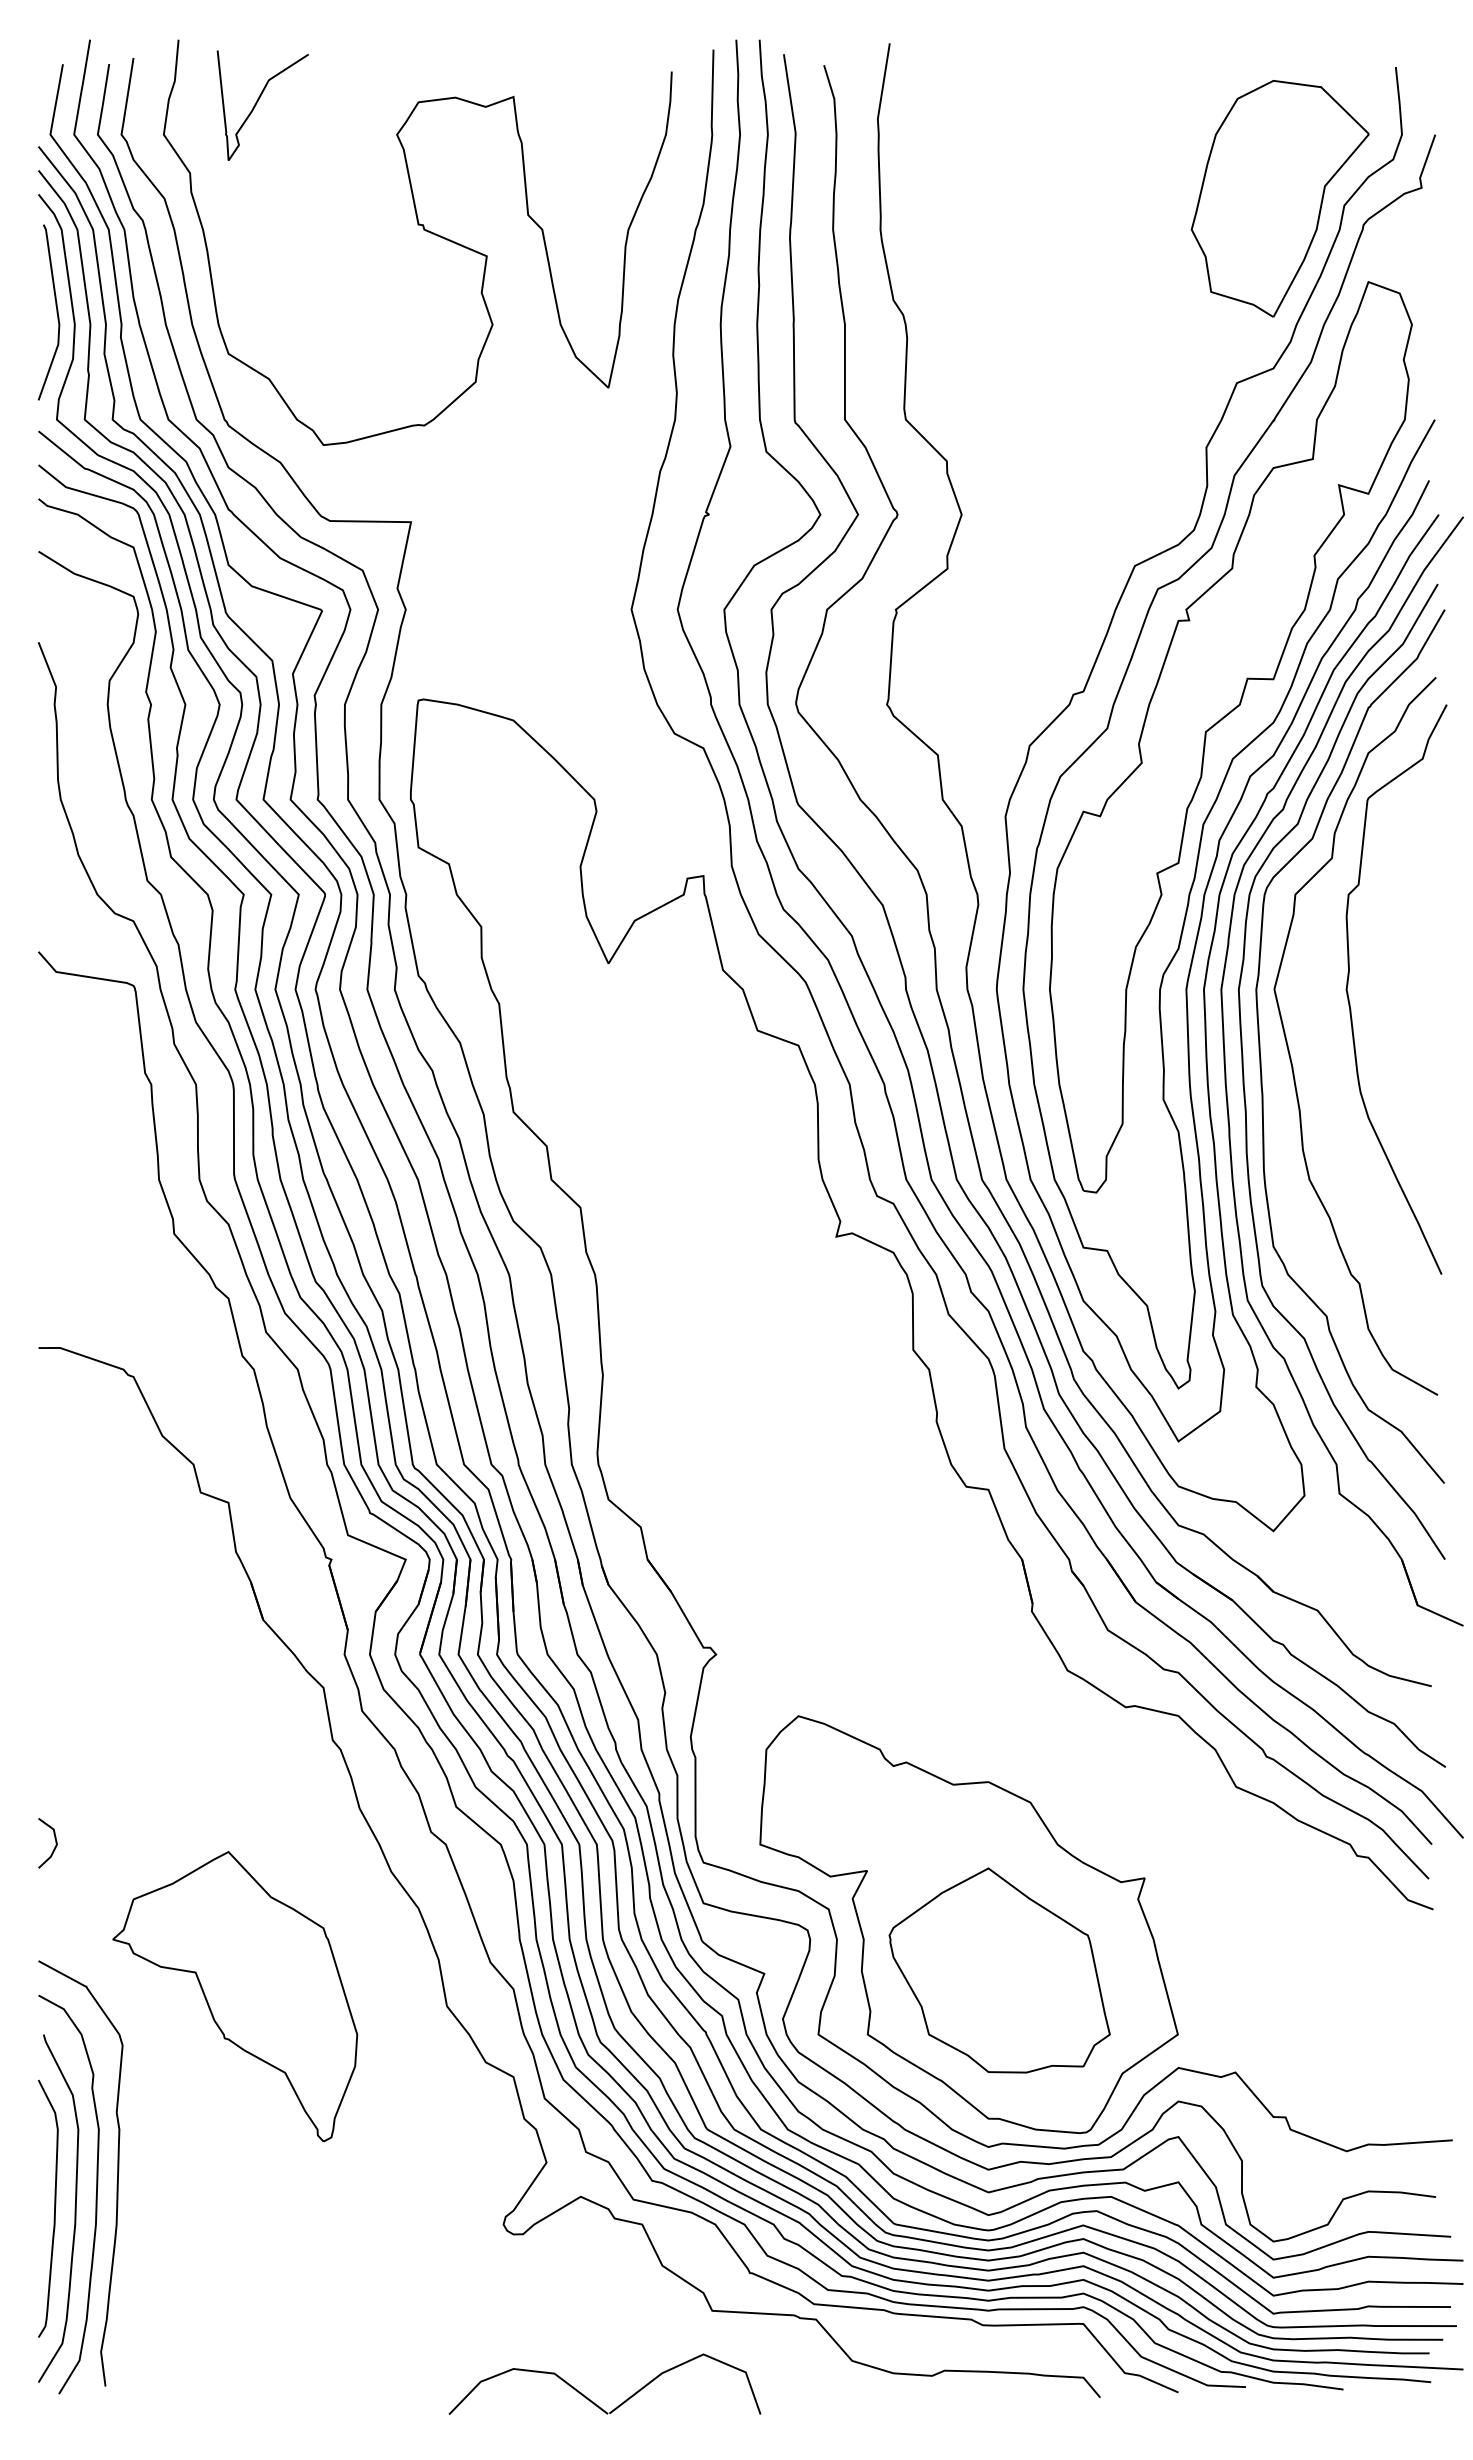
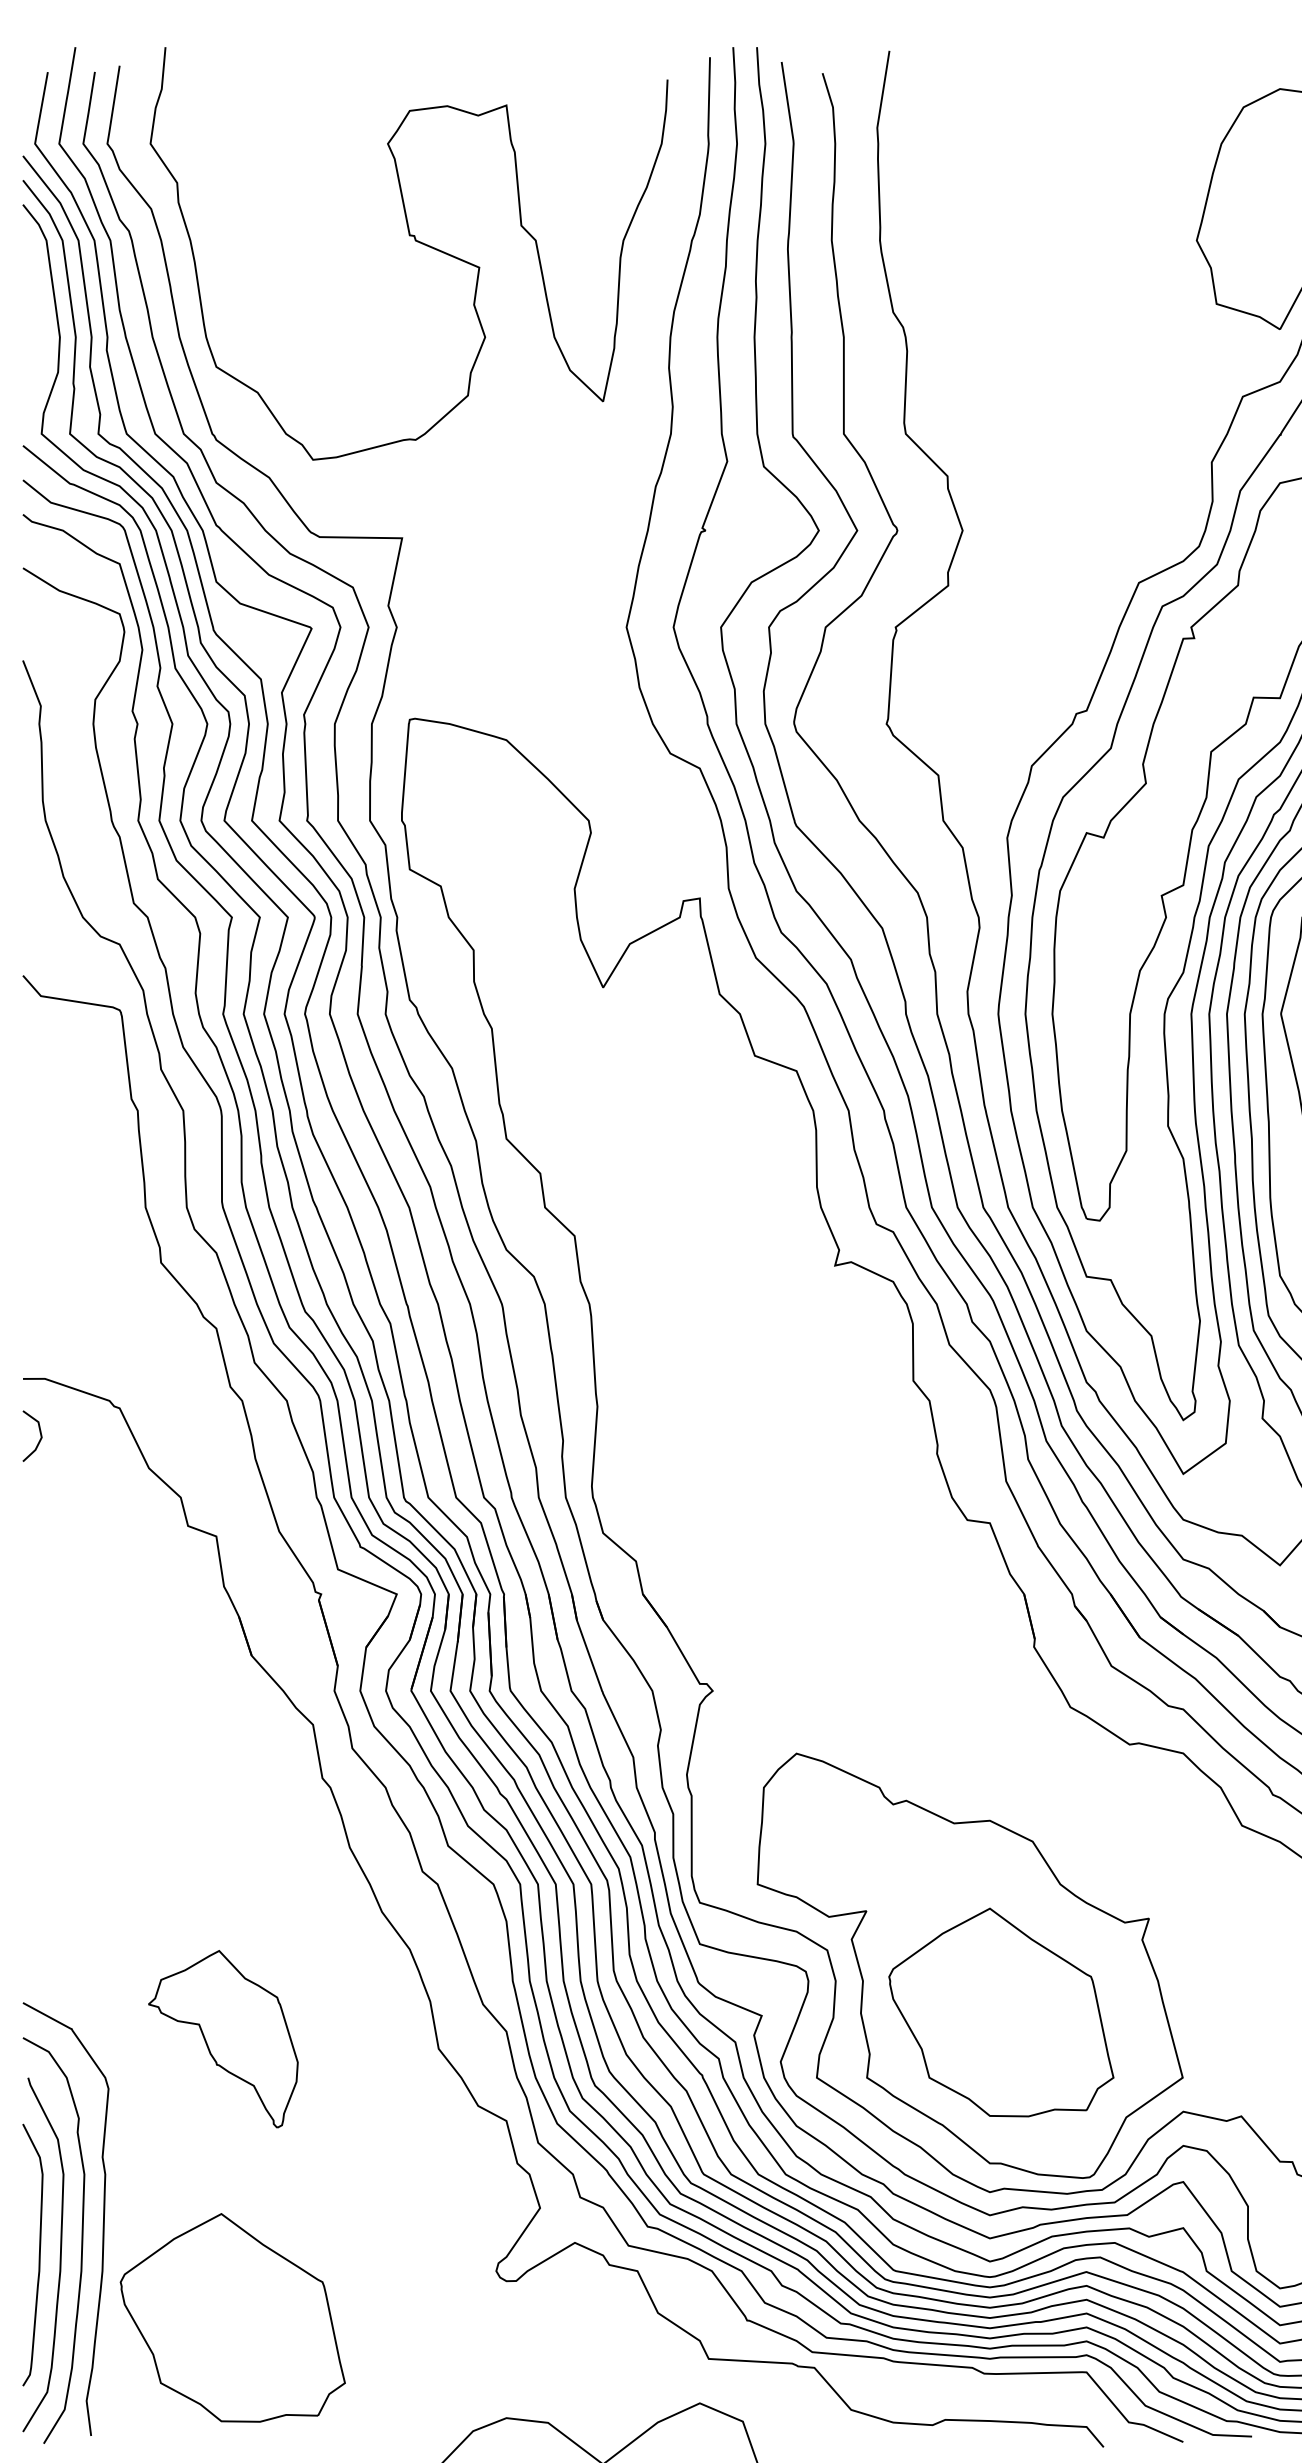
curve: (257, 103) -> (245, 112), removed
curve: (56, 312) -> (41, 324), removed
line: (55, 1843) -> (40, 1436), moved
part: (235, 1996) -> (223, 2038), size x0.6
part: (244, 2270) -> (232, 2317), added

